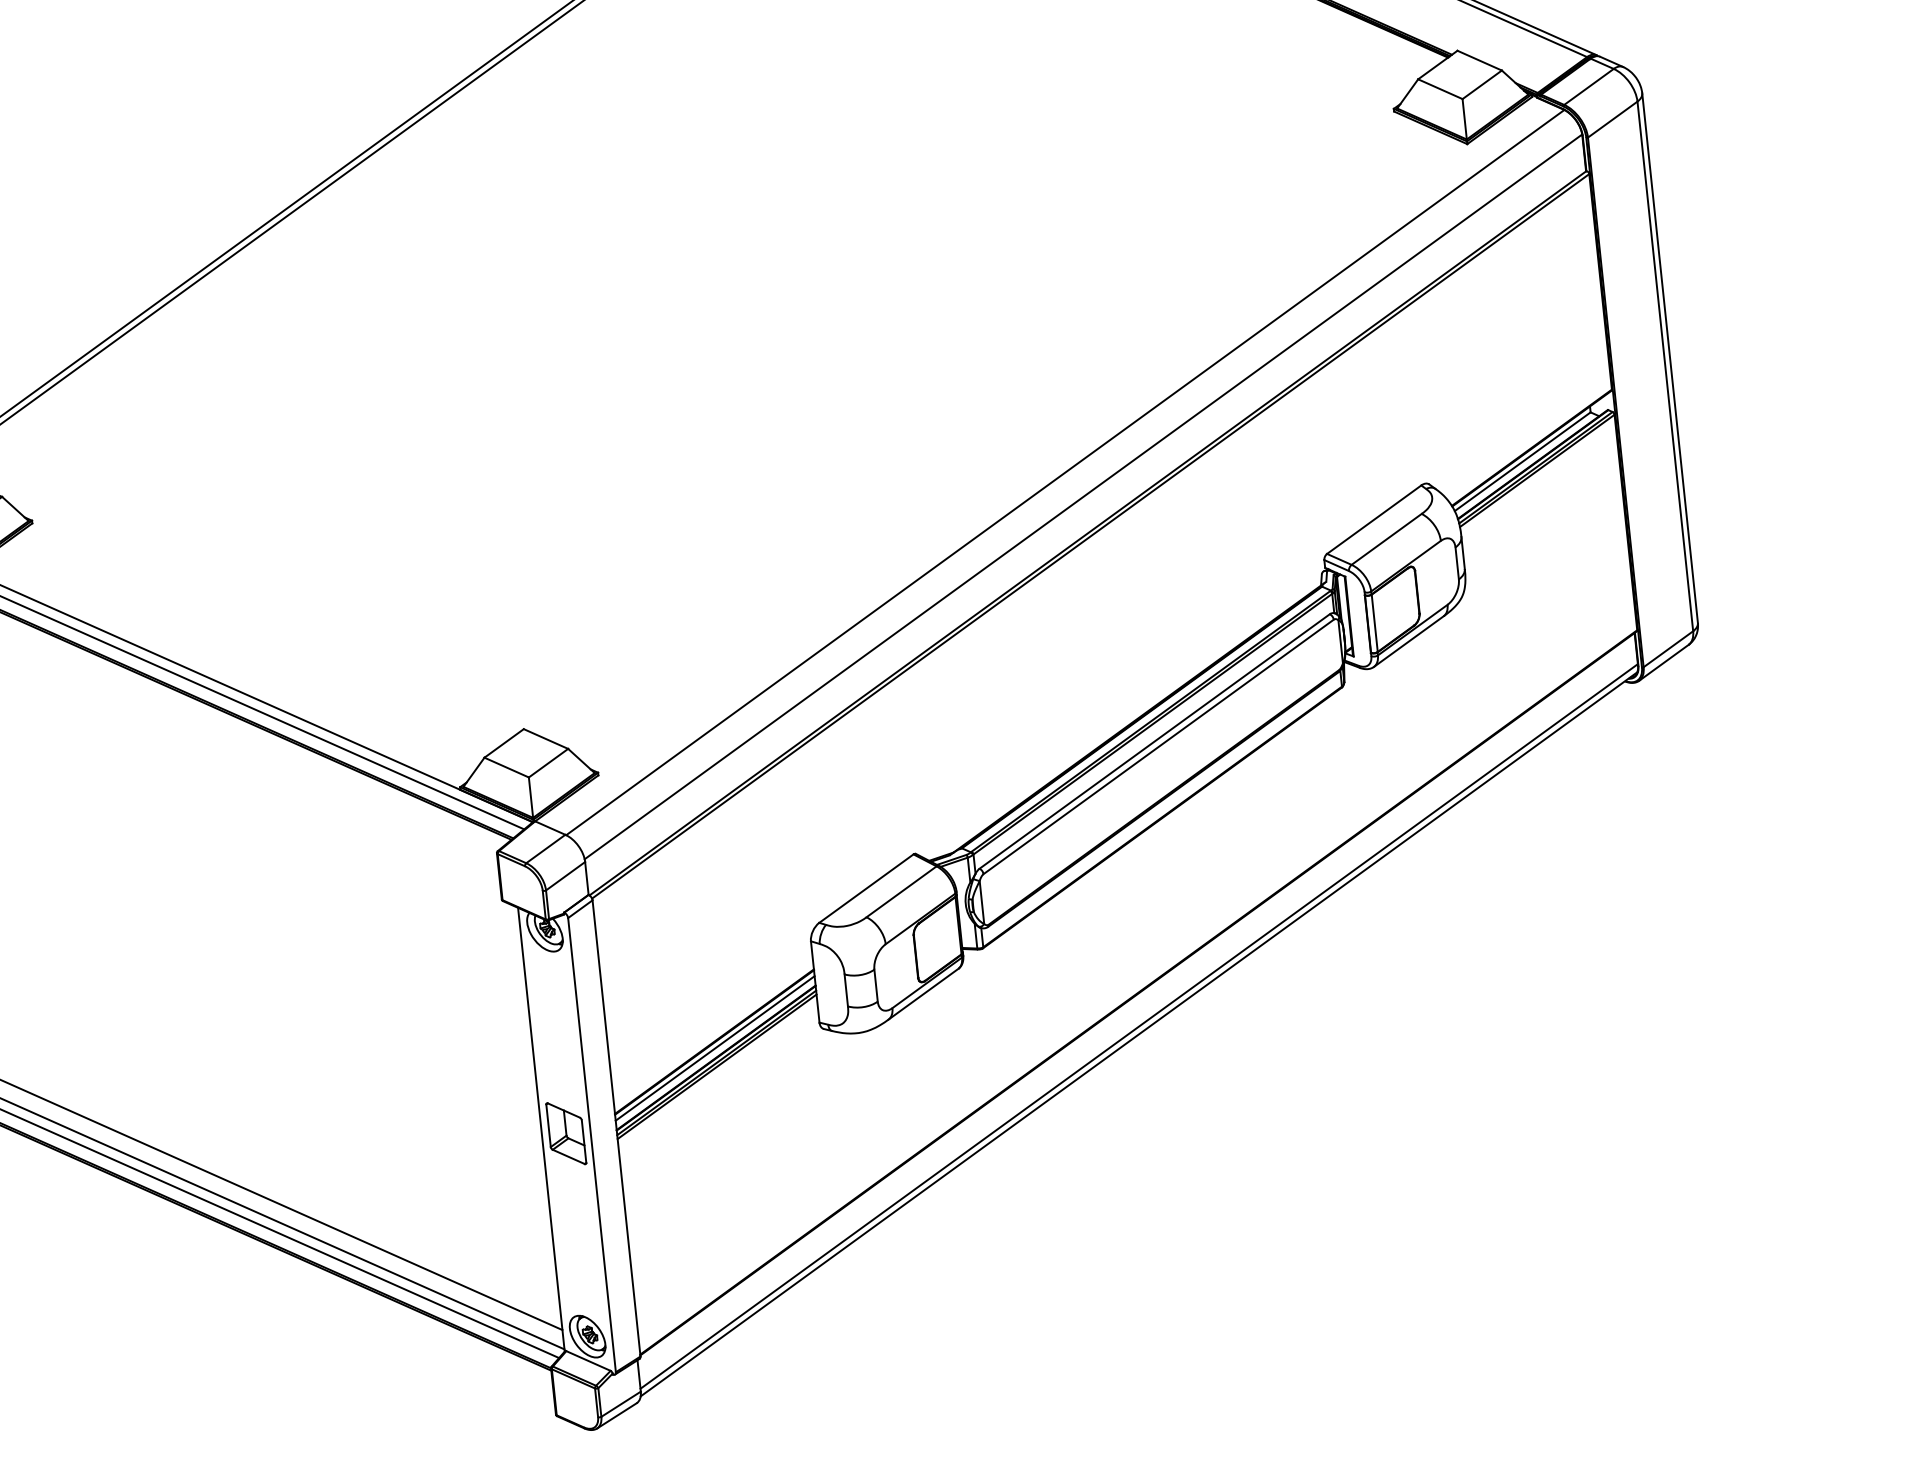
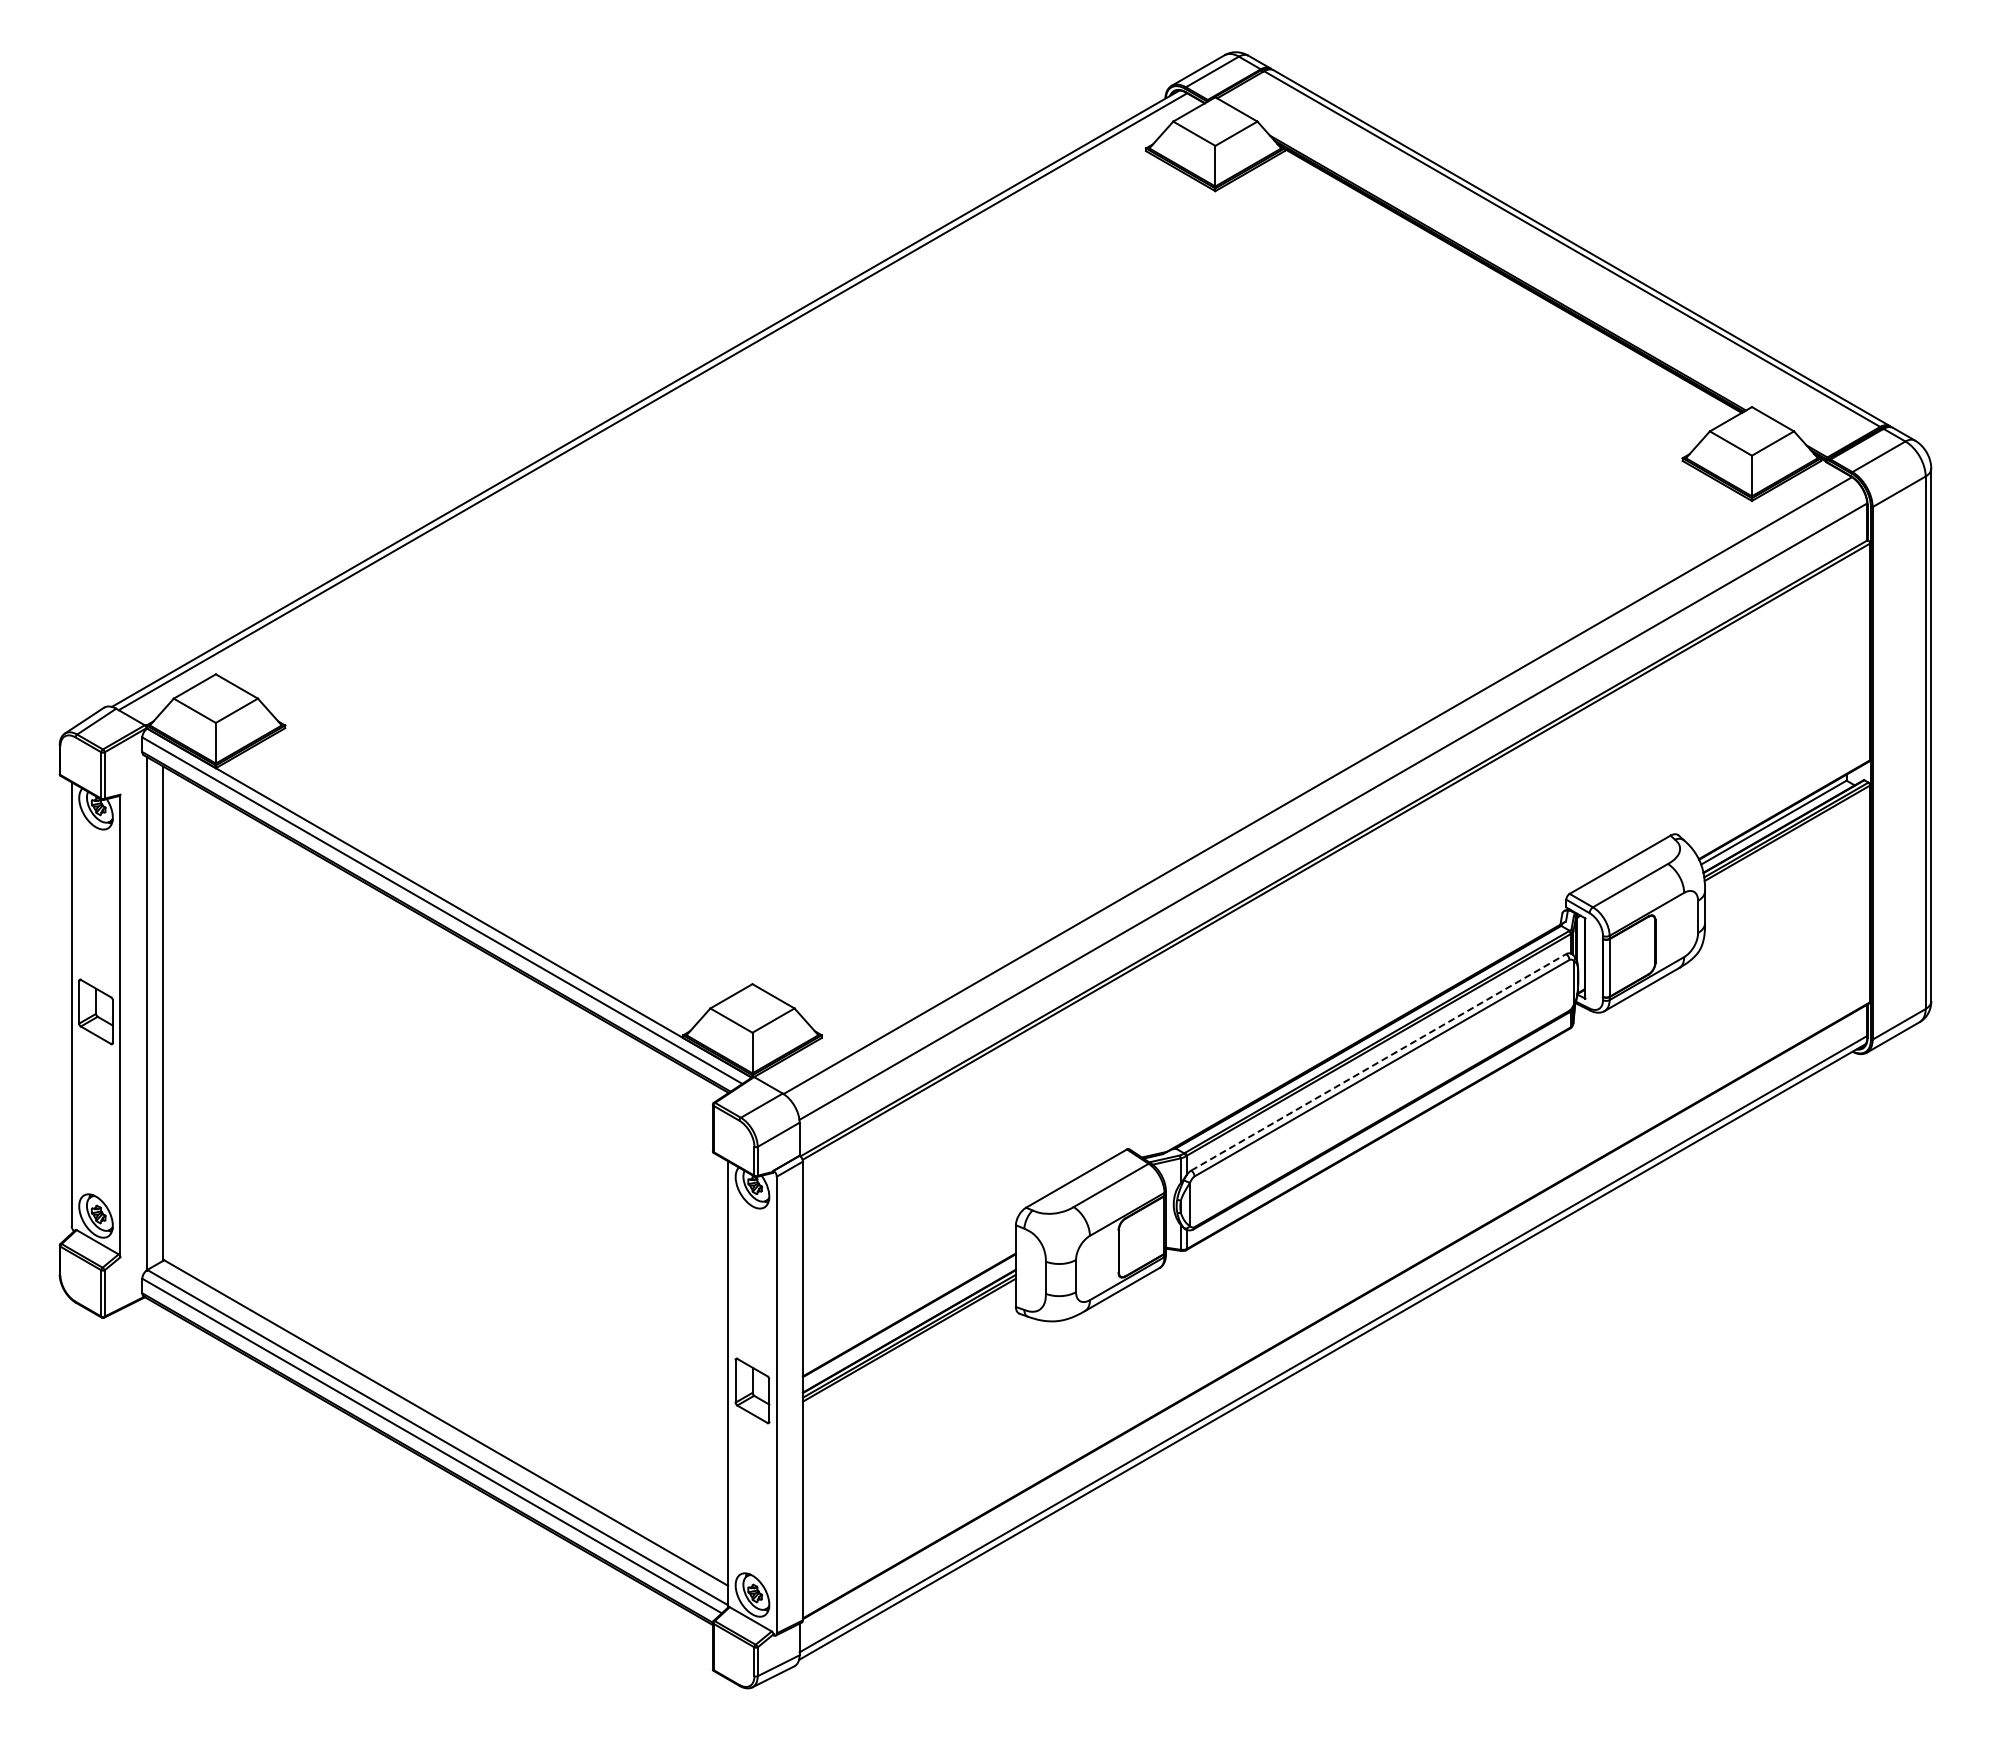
line: (1155, 741) -> (1379, 1062), solid -> dashed
line: (714, 1048) -> (908, 1321), removed

